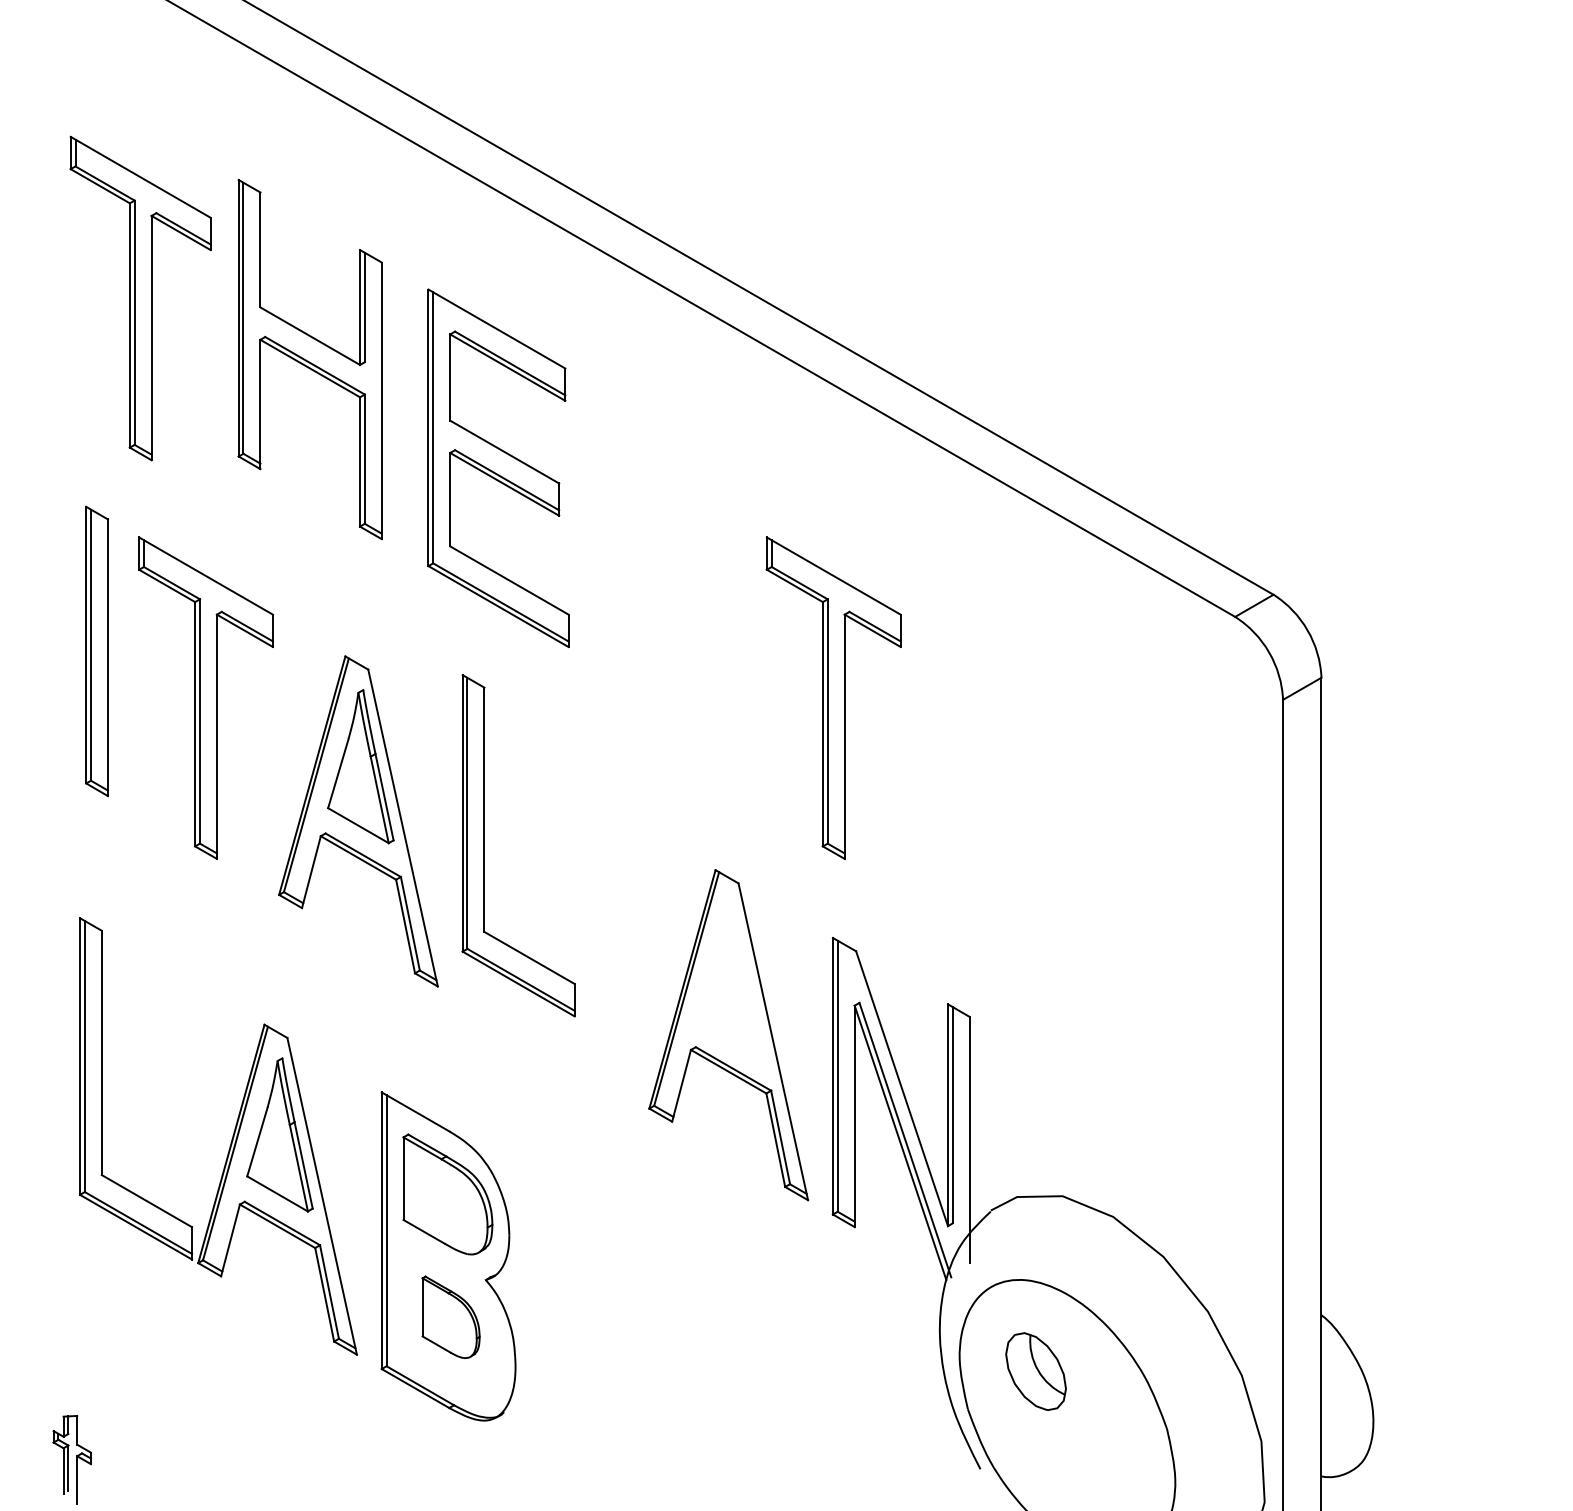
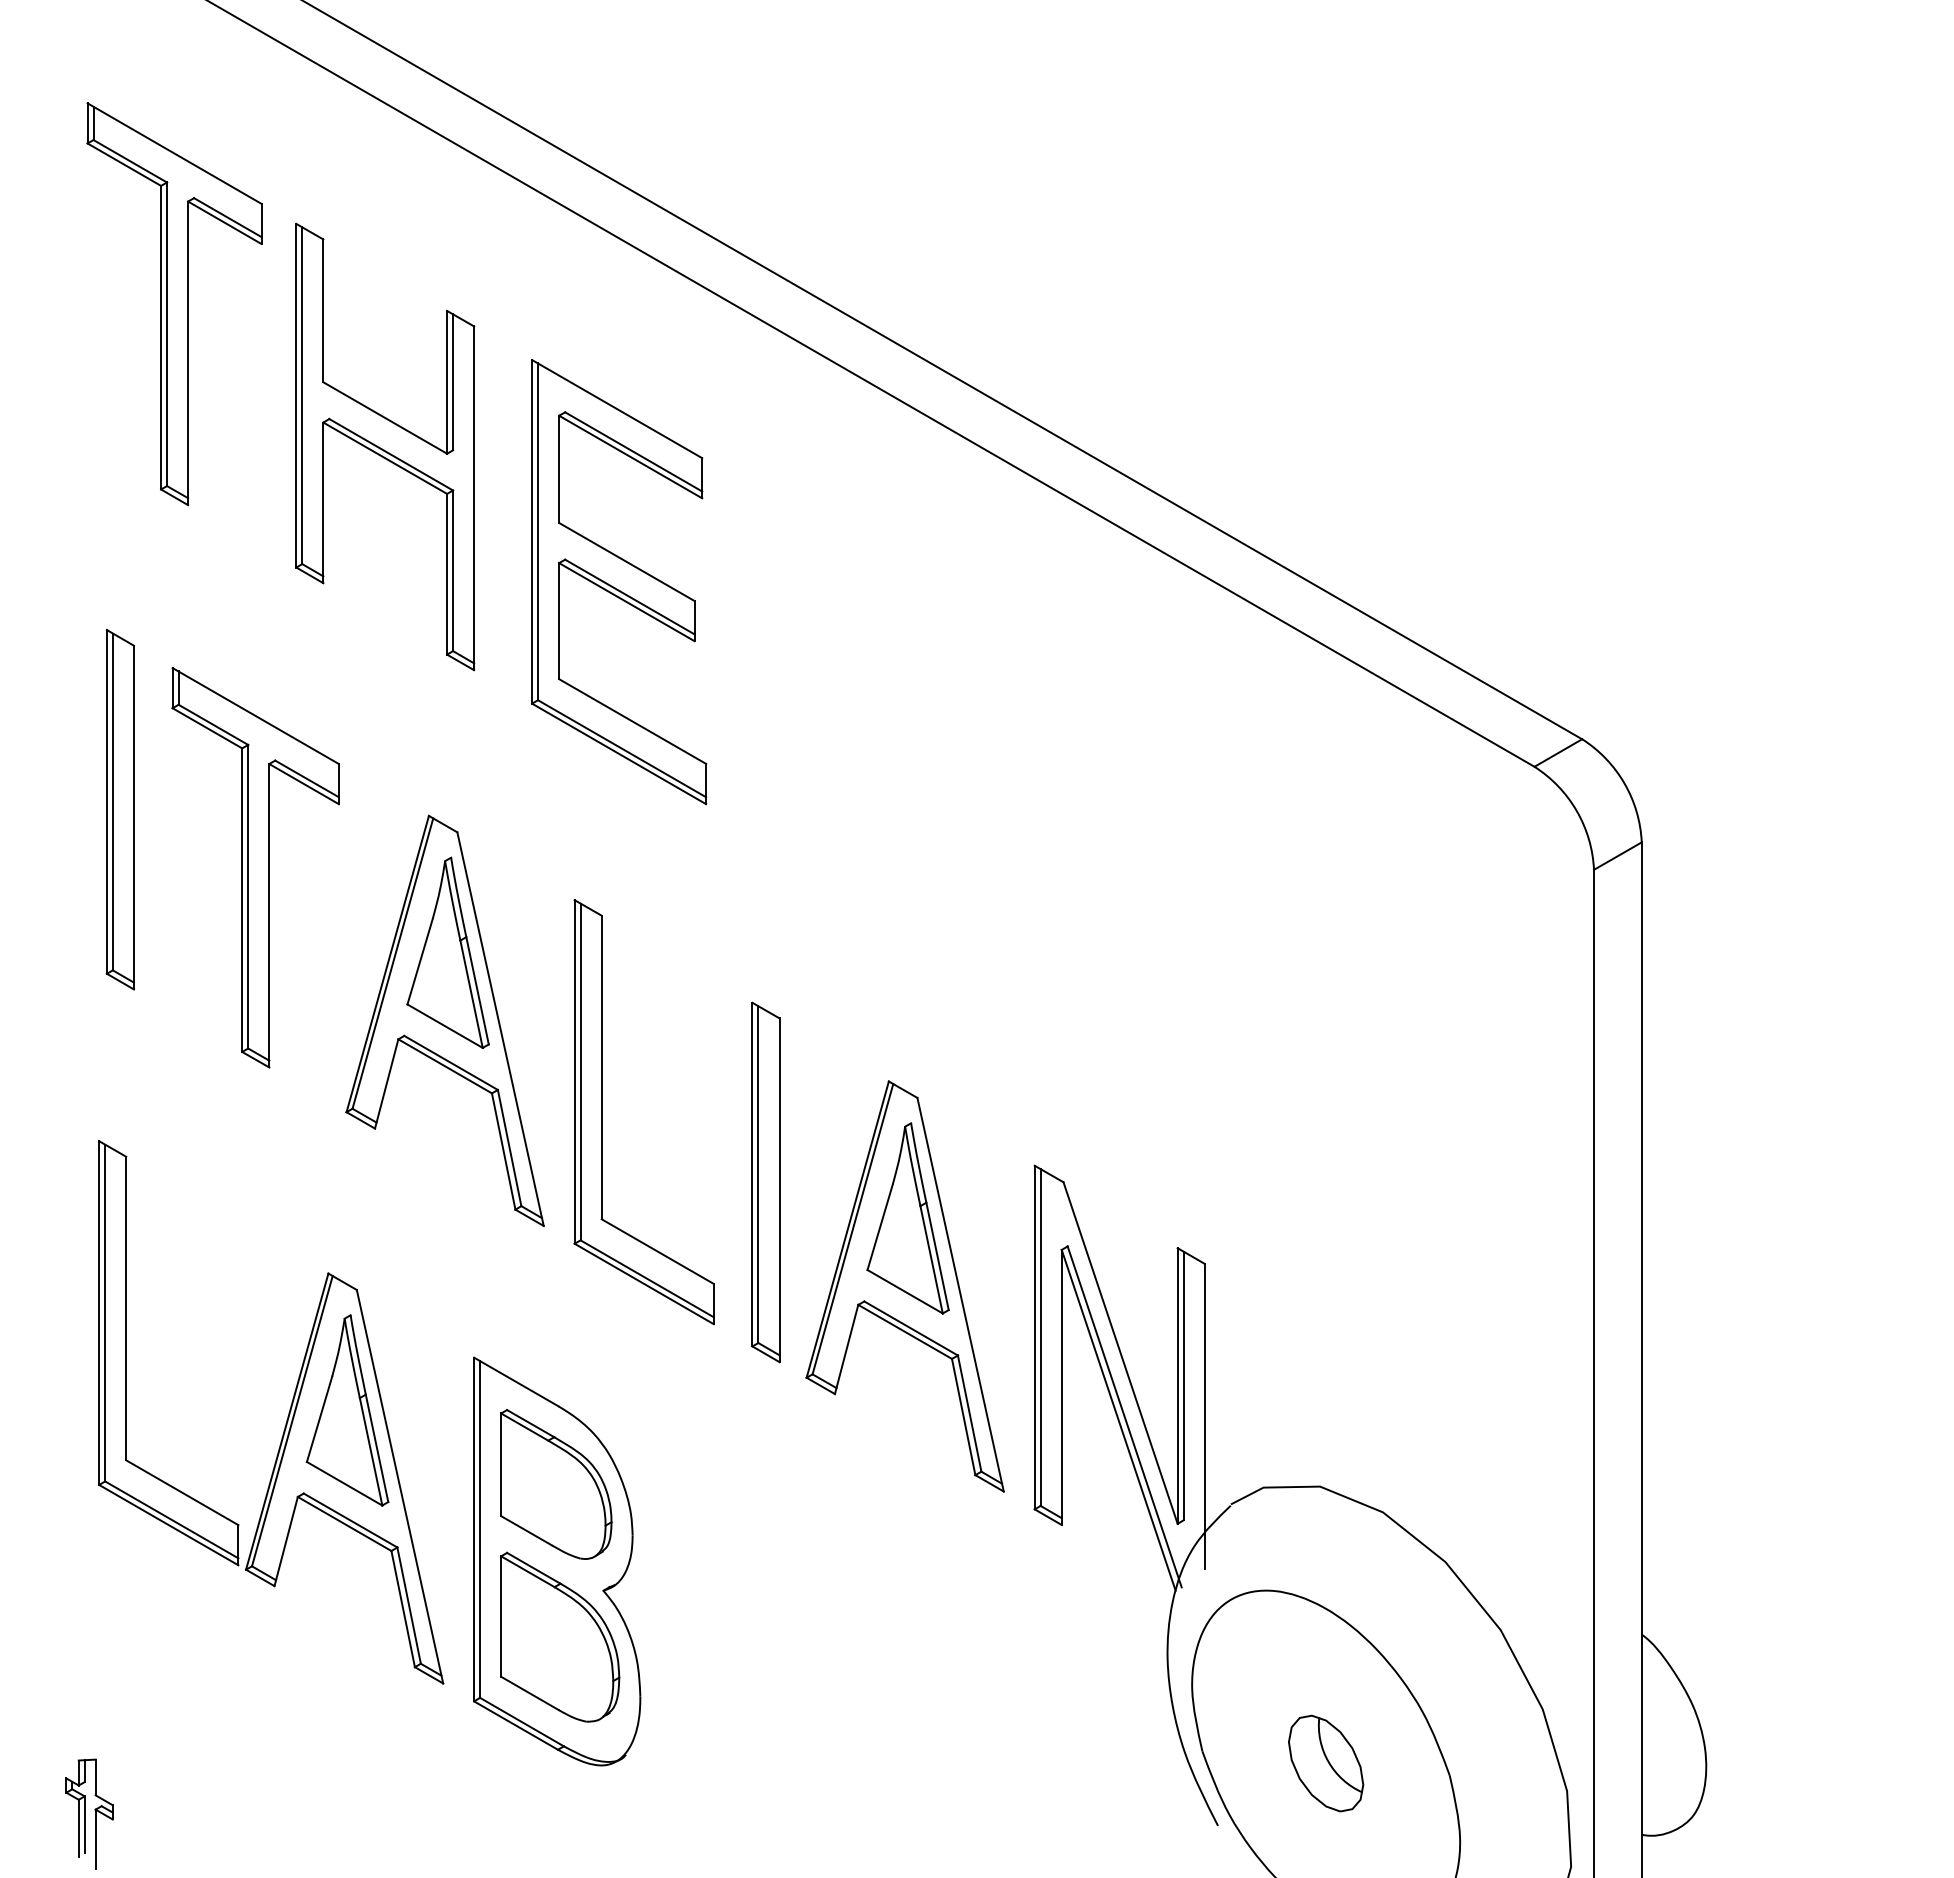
part: (140, 298) -> (174, 304), moved
part: (833, 697) -> (1035, 867), removed
part: (485, 846) -> (602, 1112), moved
part: (616, 951) -> (765, 1182), added
part: (730, 980) -> (907, 1218), added
part: (451, 1316) -> (560, 1636), size x1.67
part: (1036, 1371) -> (1326, 1763), moved

